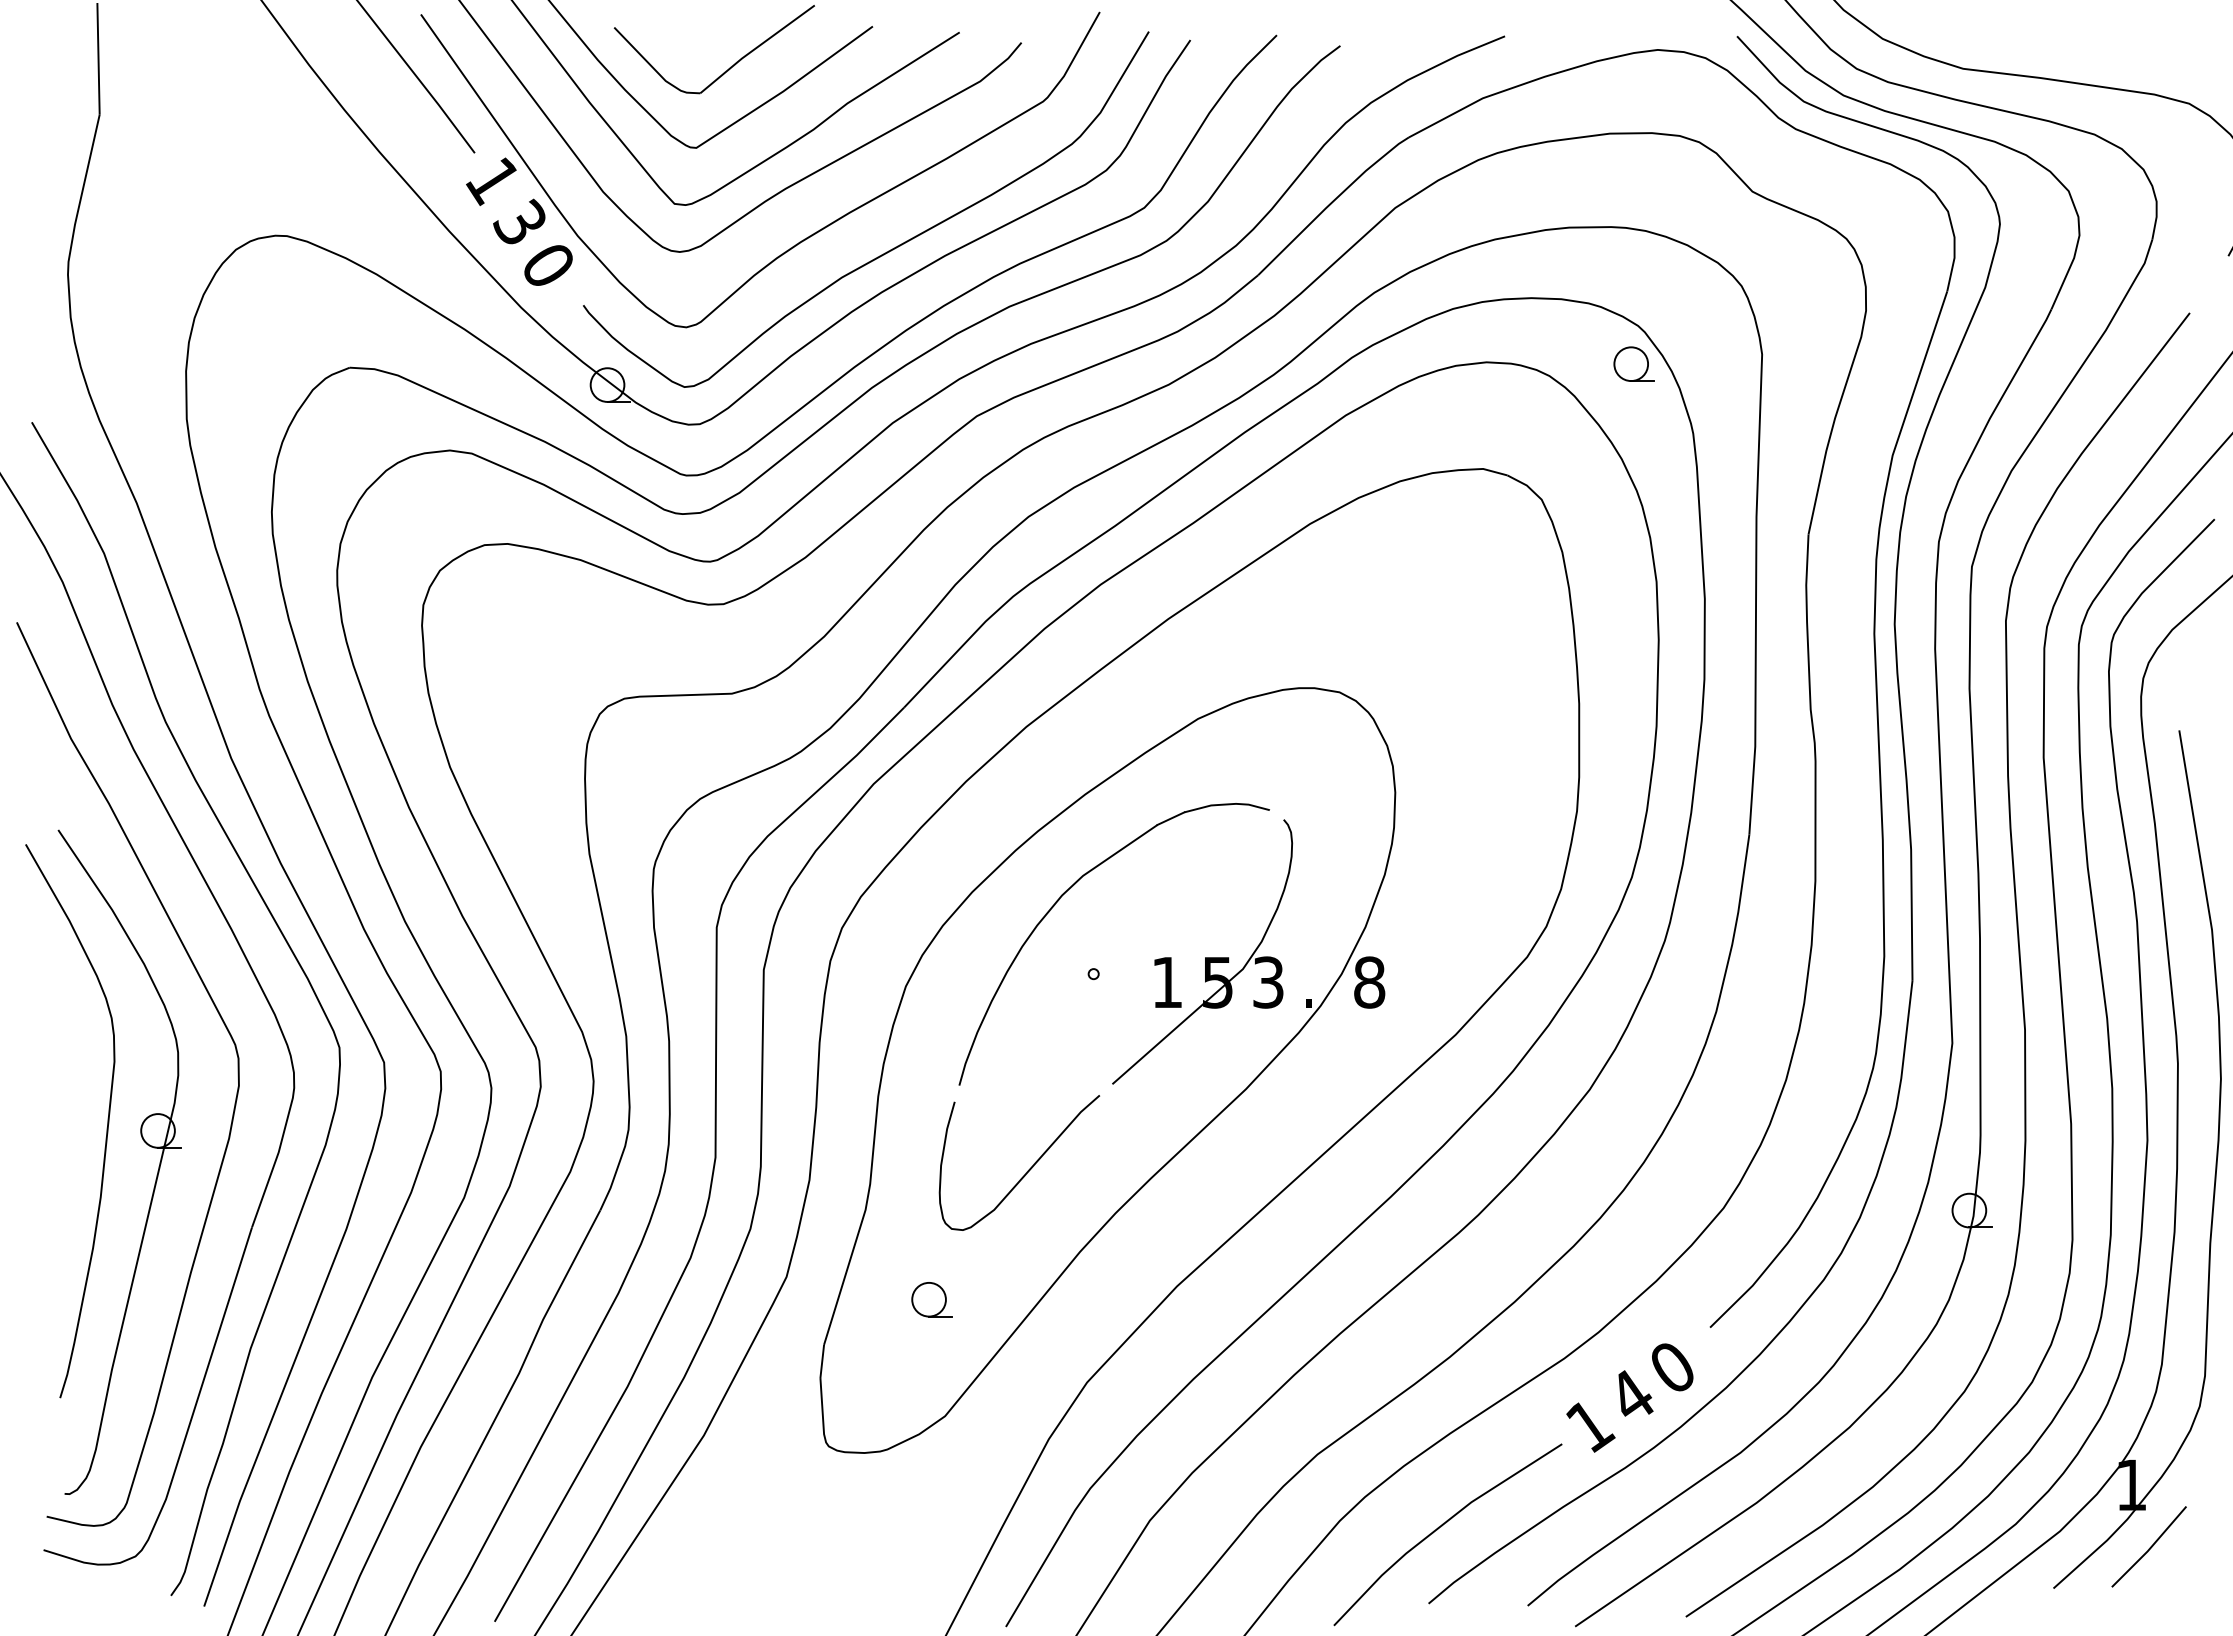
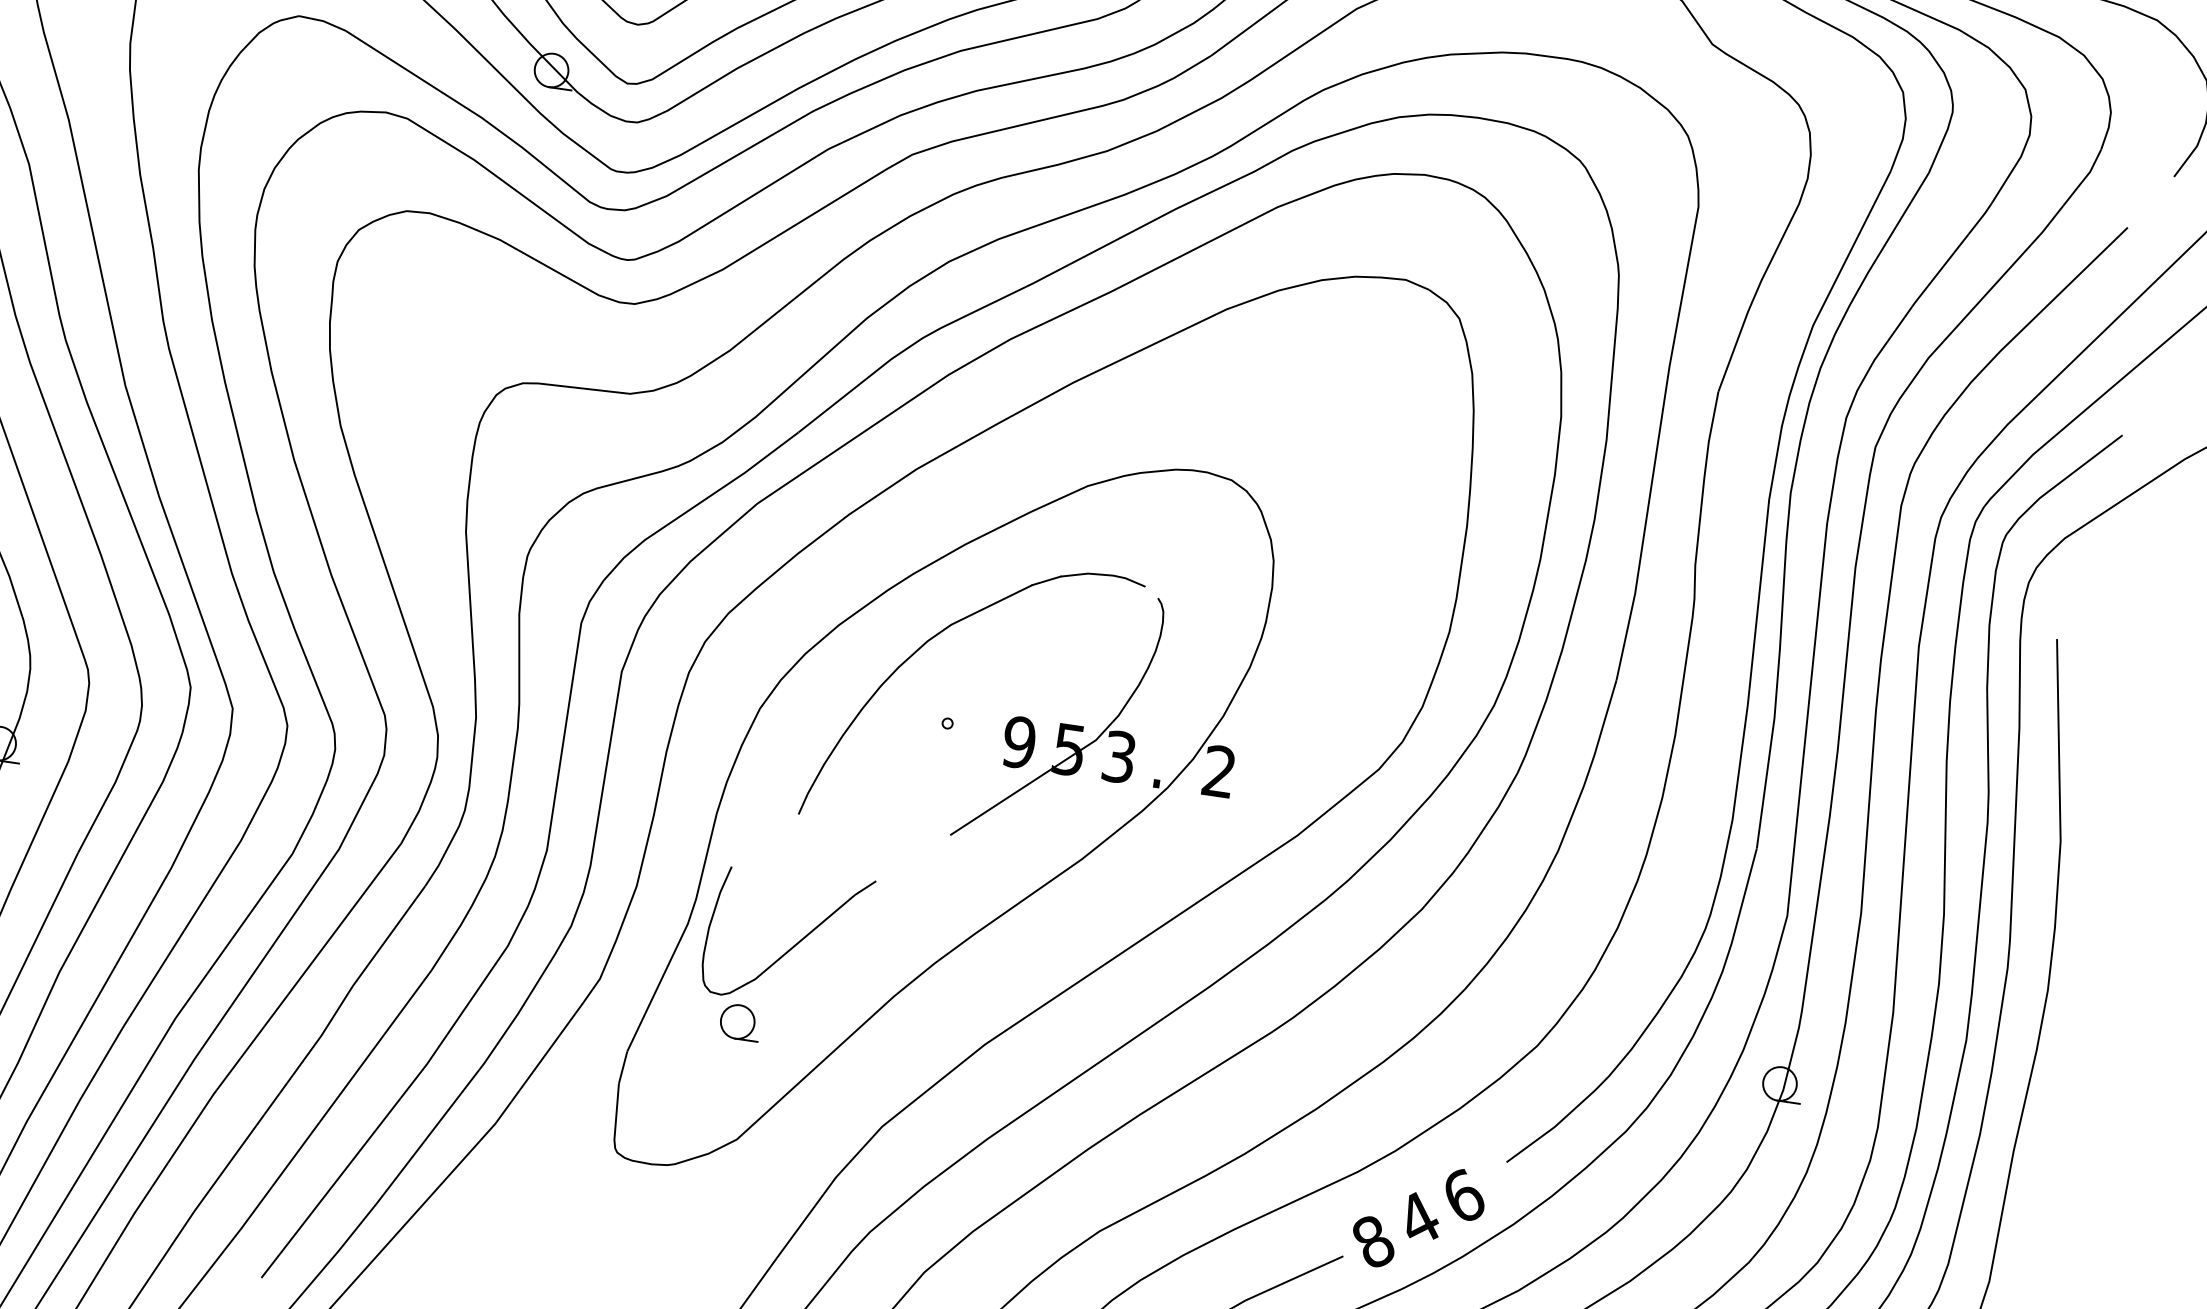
part: (1633, 363) -> (1569, 197), removed
text: (1166, 982) -> (1018, 742), 1 -> 9
text: (1369, 982) -> (1219, 771), 8 -> 2
curve: (1027, 1170) -> (793, 945), moved
text: (1673, 1365) -> (1464, 1194), 0 -> 6
text: (1590, 1426) -> (1373, 1242), 1 -> 8

